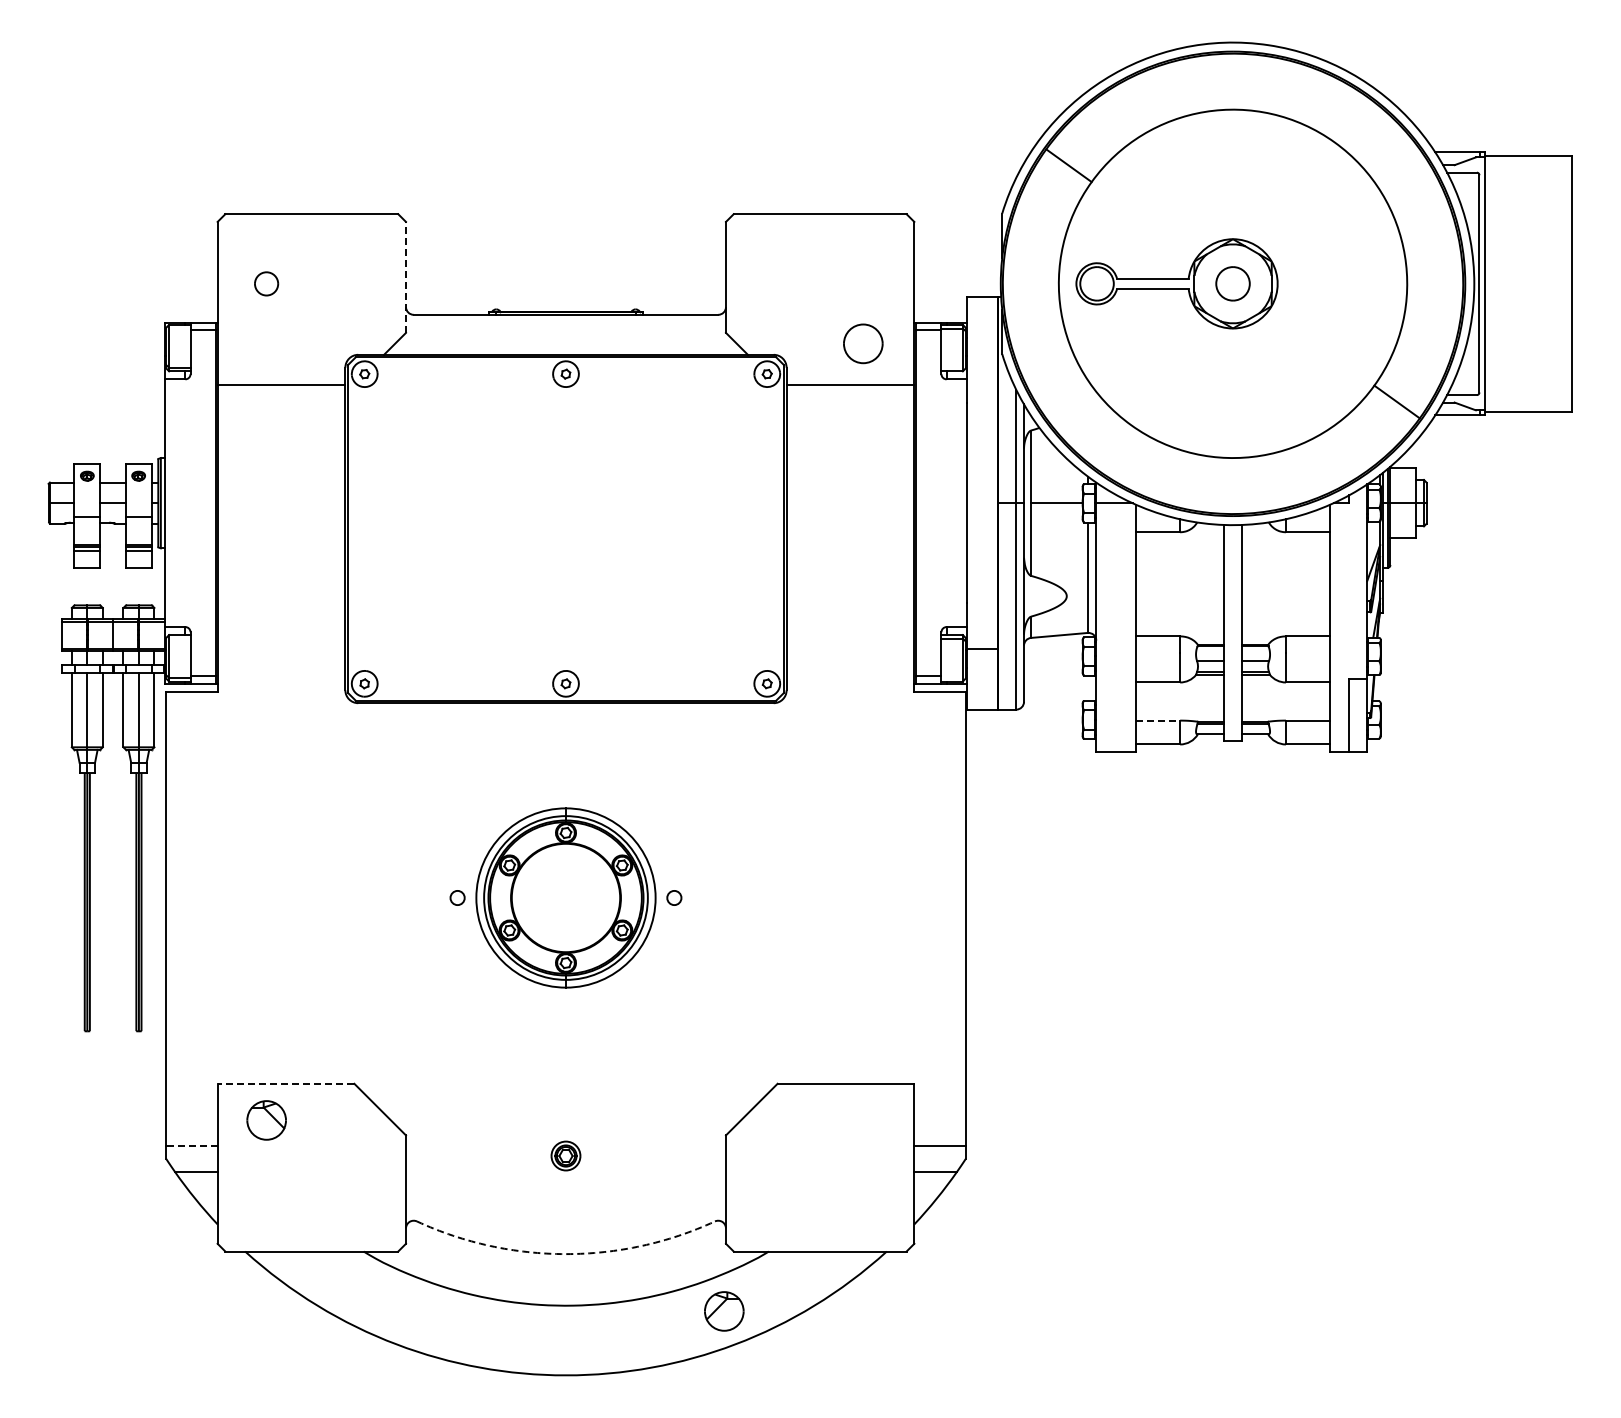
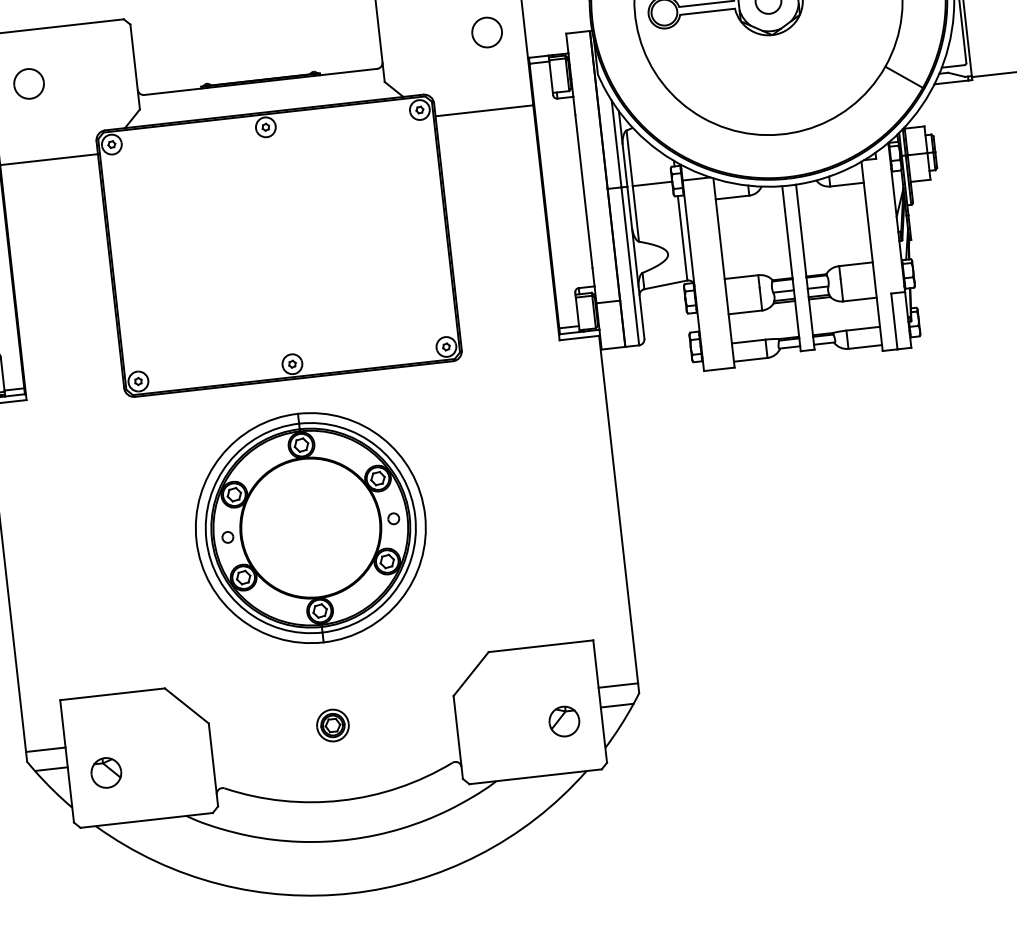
line: (406, 276) -> (135, 66), dashed -> solid
part: (266, 283) -> (28, 83), size x1.67
part: (863, 343) -> (487, 32), moved
line: (1158, 720) -> (748, 341), dashed -> solid
part: (565, 897) -> (310, 527), size x1.67
line: (285, 1083) -> (112, 694), dashed -> solid
part: (266, 1120) -> (106, 773), moved
line: (191, 1145) -> (45, 749), dashed -> solid
part: (565, 1155) -> (332, 725), size x1.43
arc: (565, 1254) -> (341, 800), dashed -> solid
part: (724, 1311) -> (564, 721), moved

